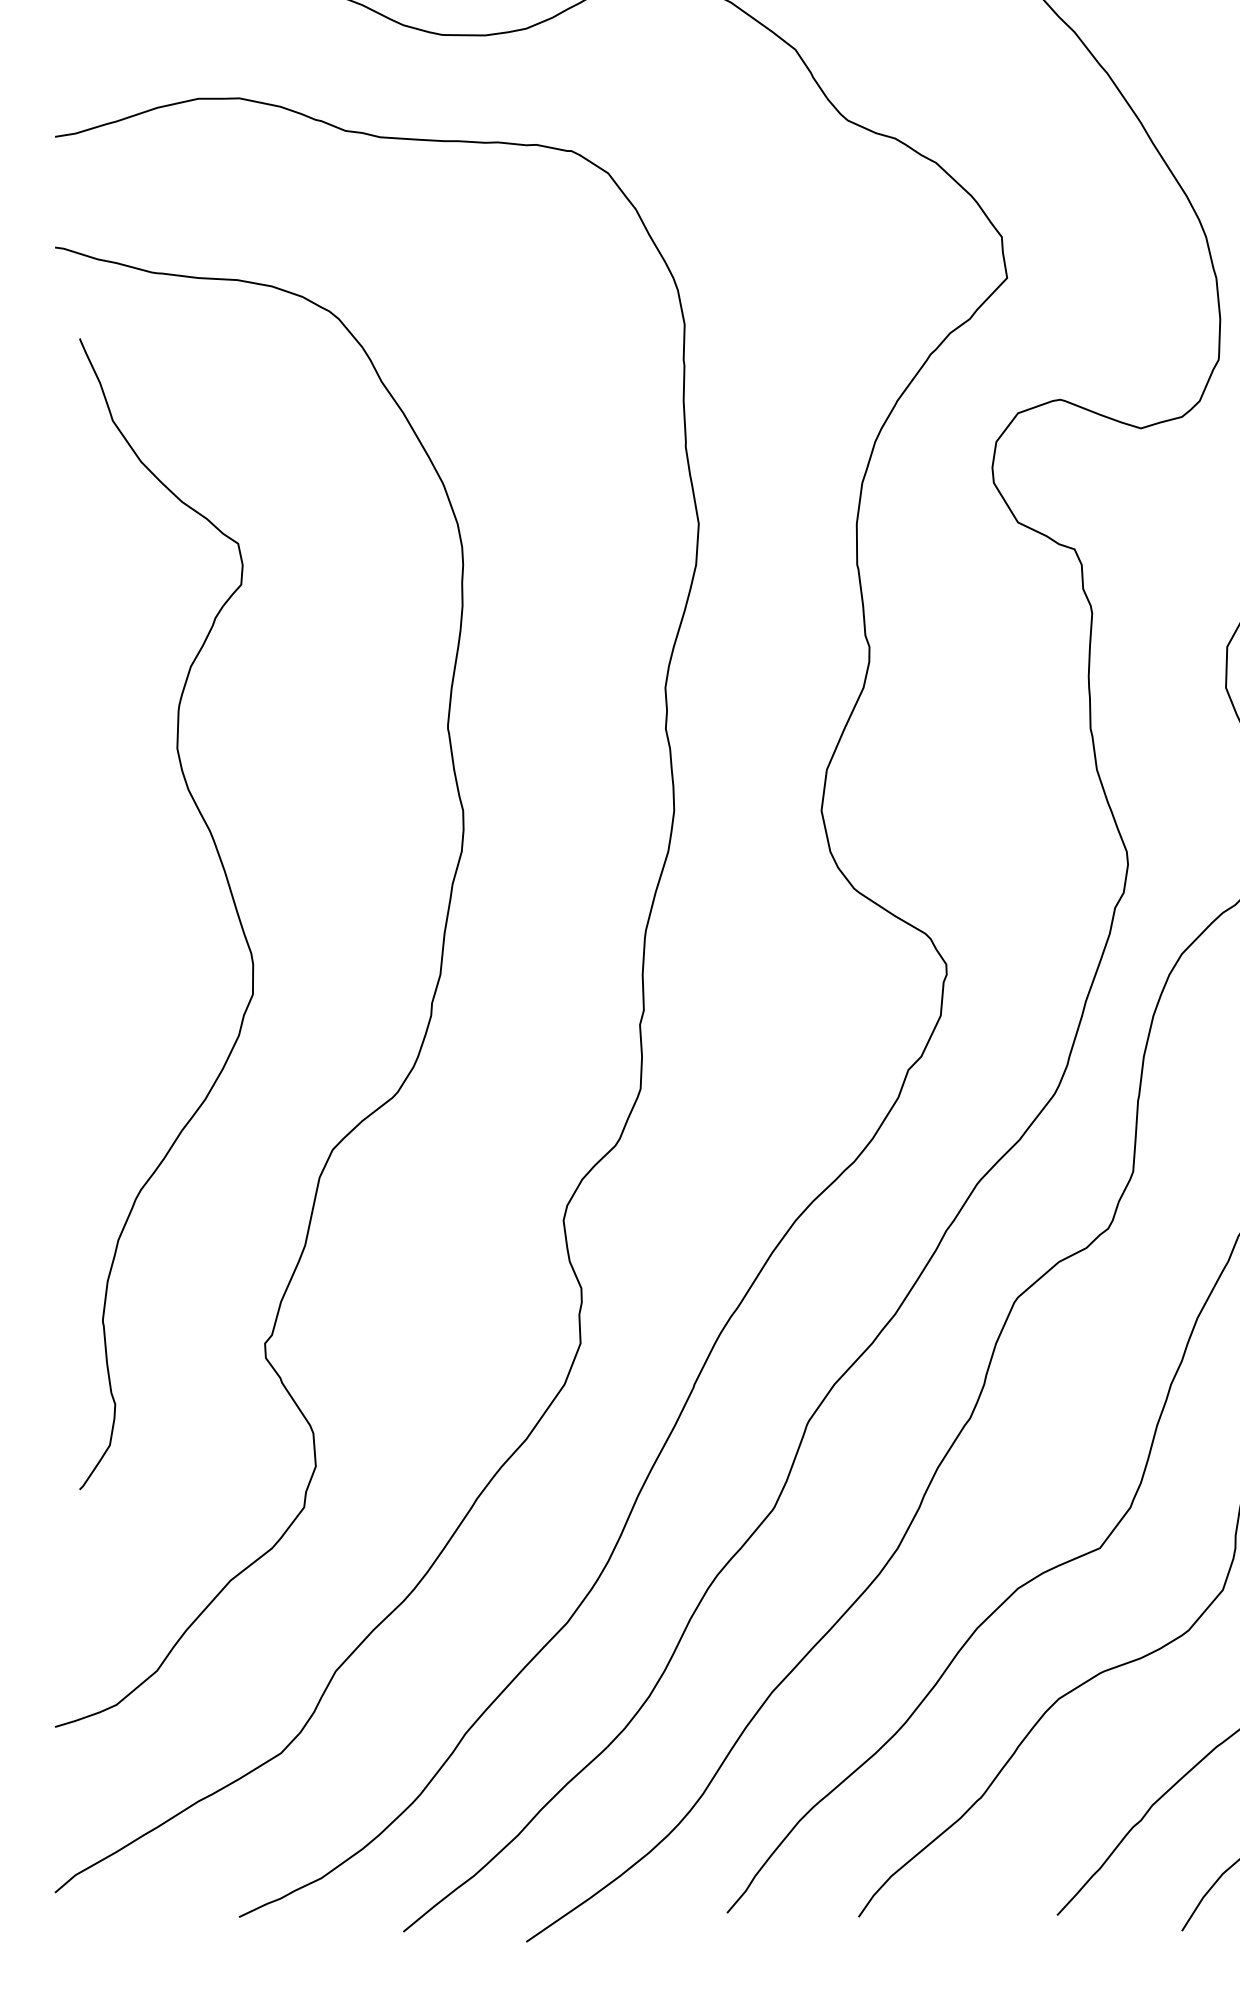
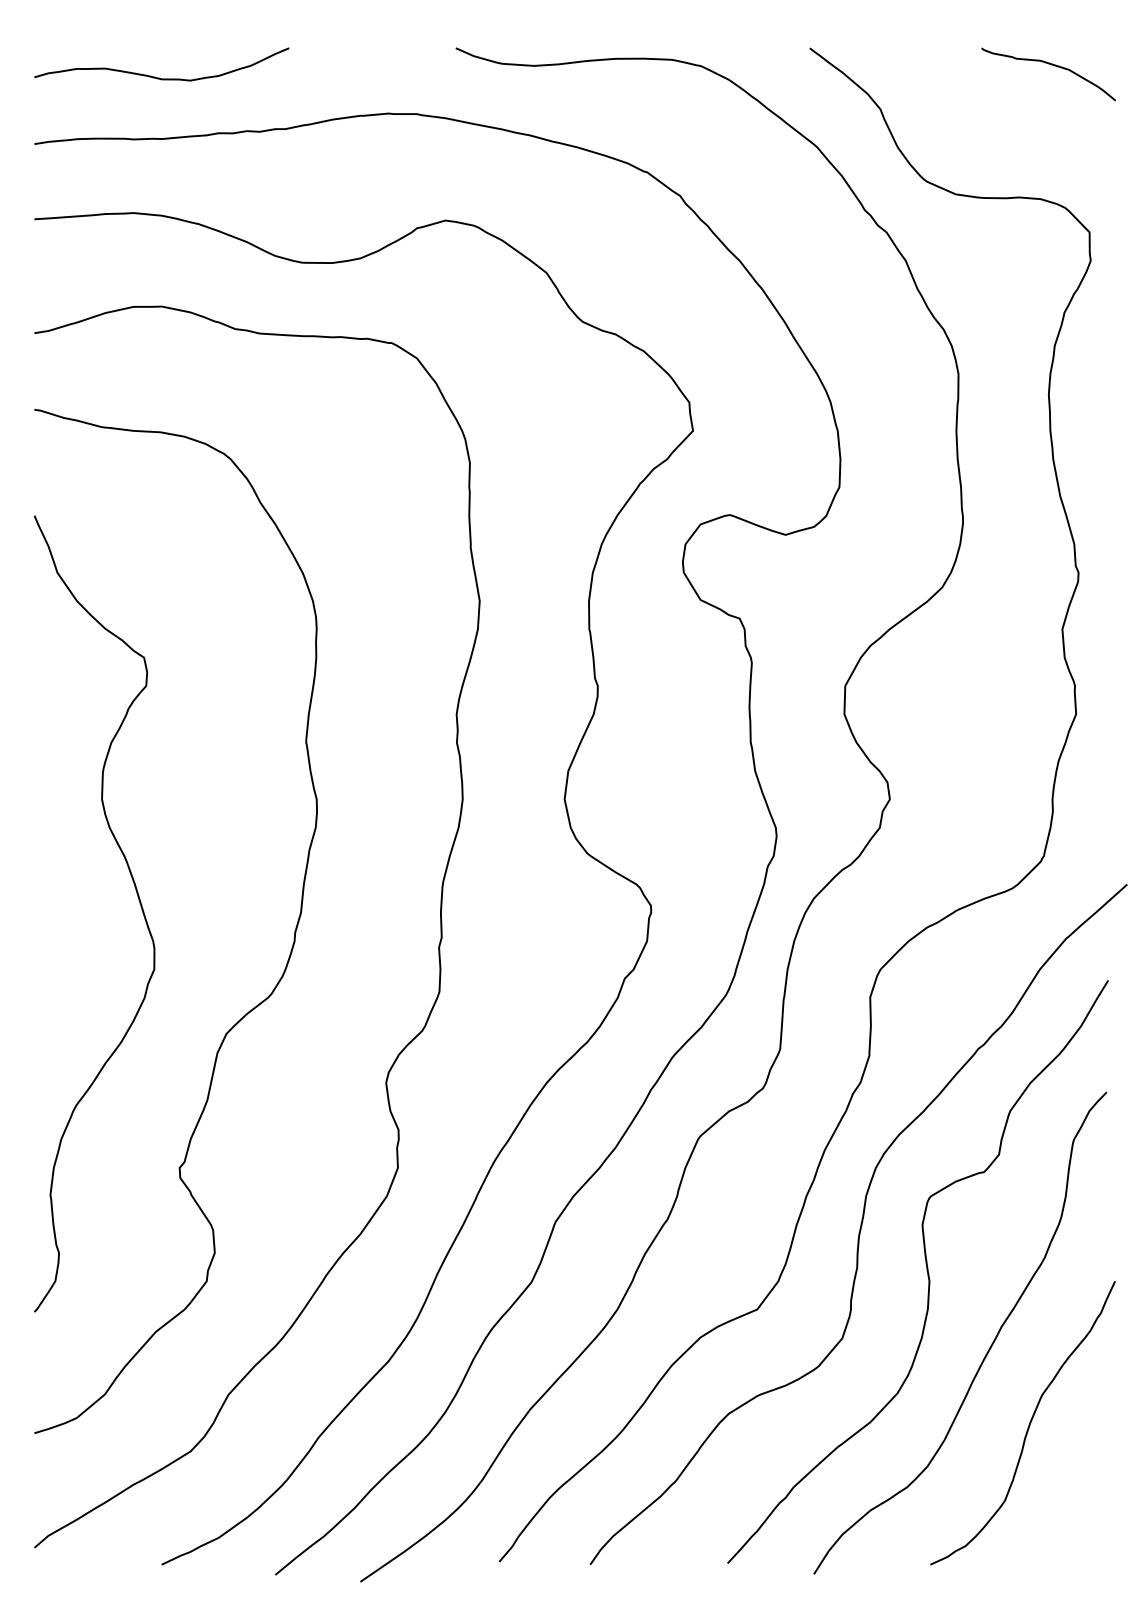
curve: (230, 894) -> (138, 900), moved

